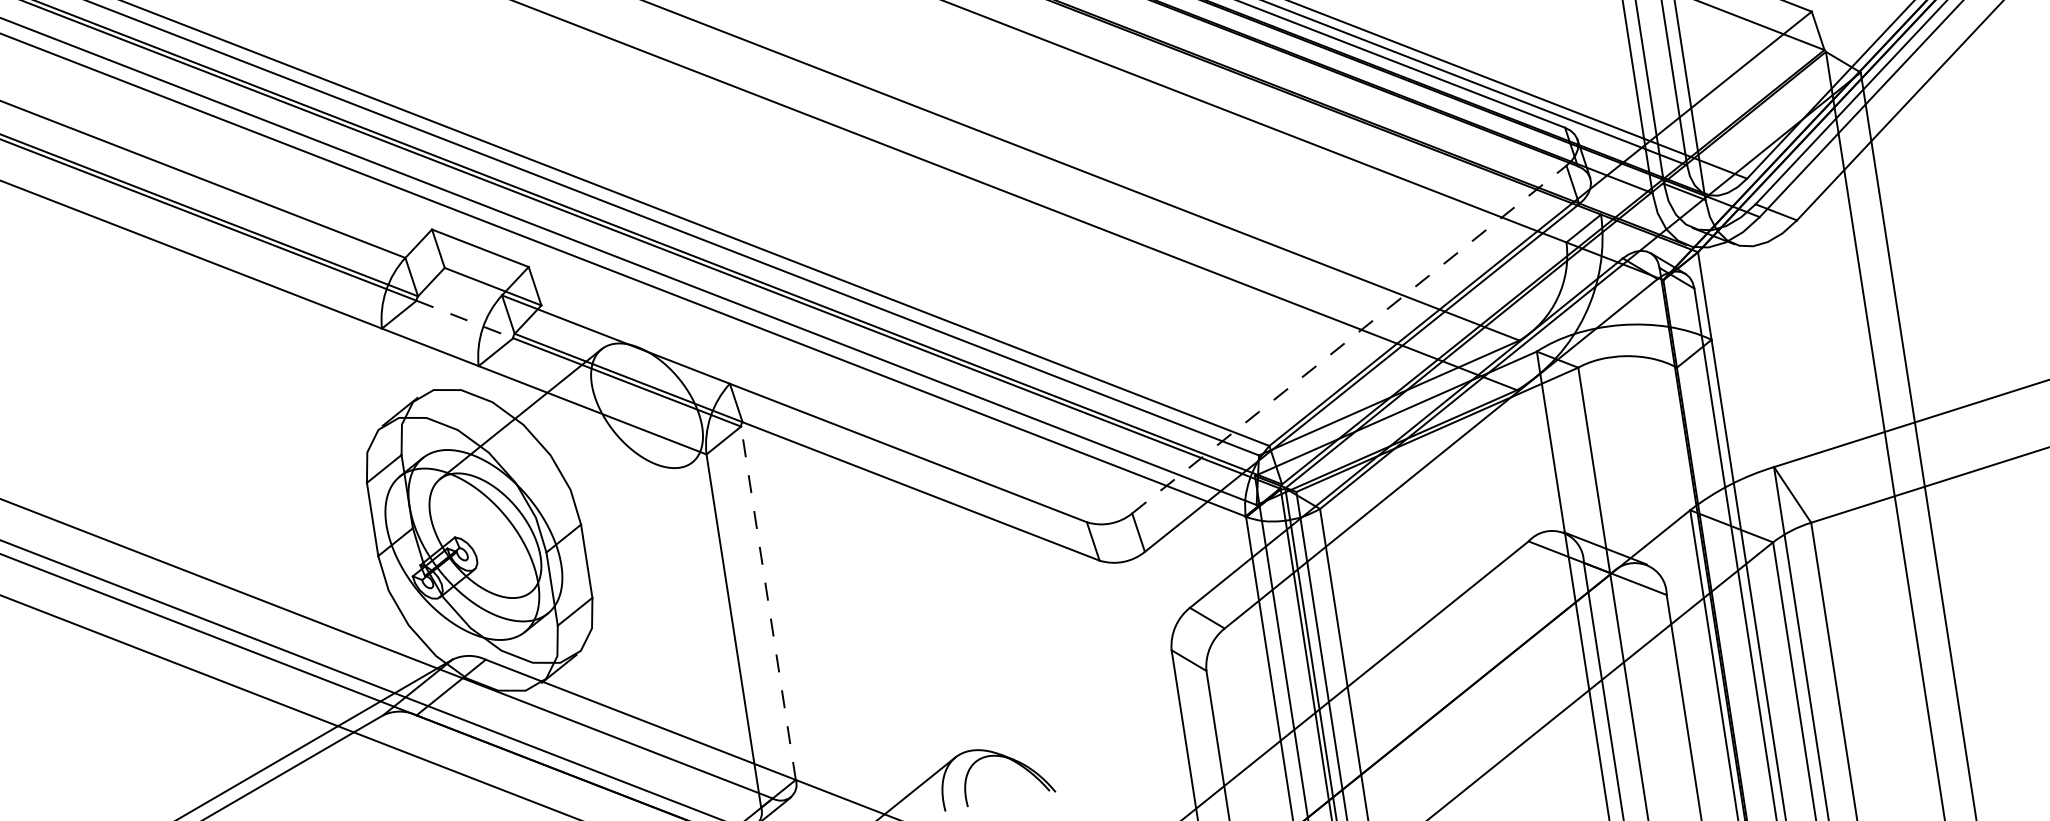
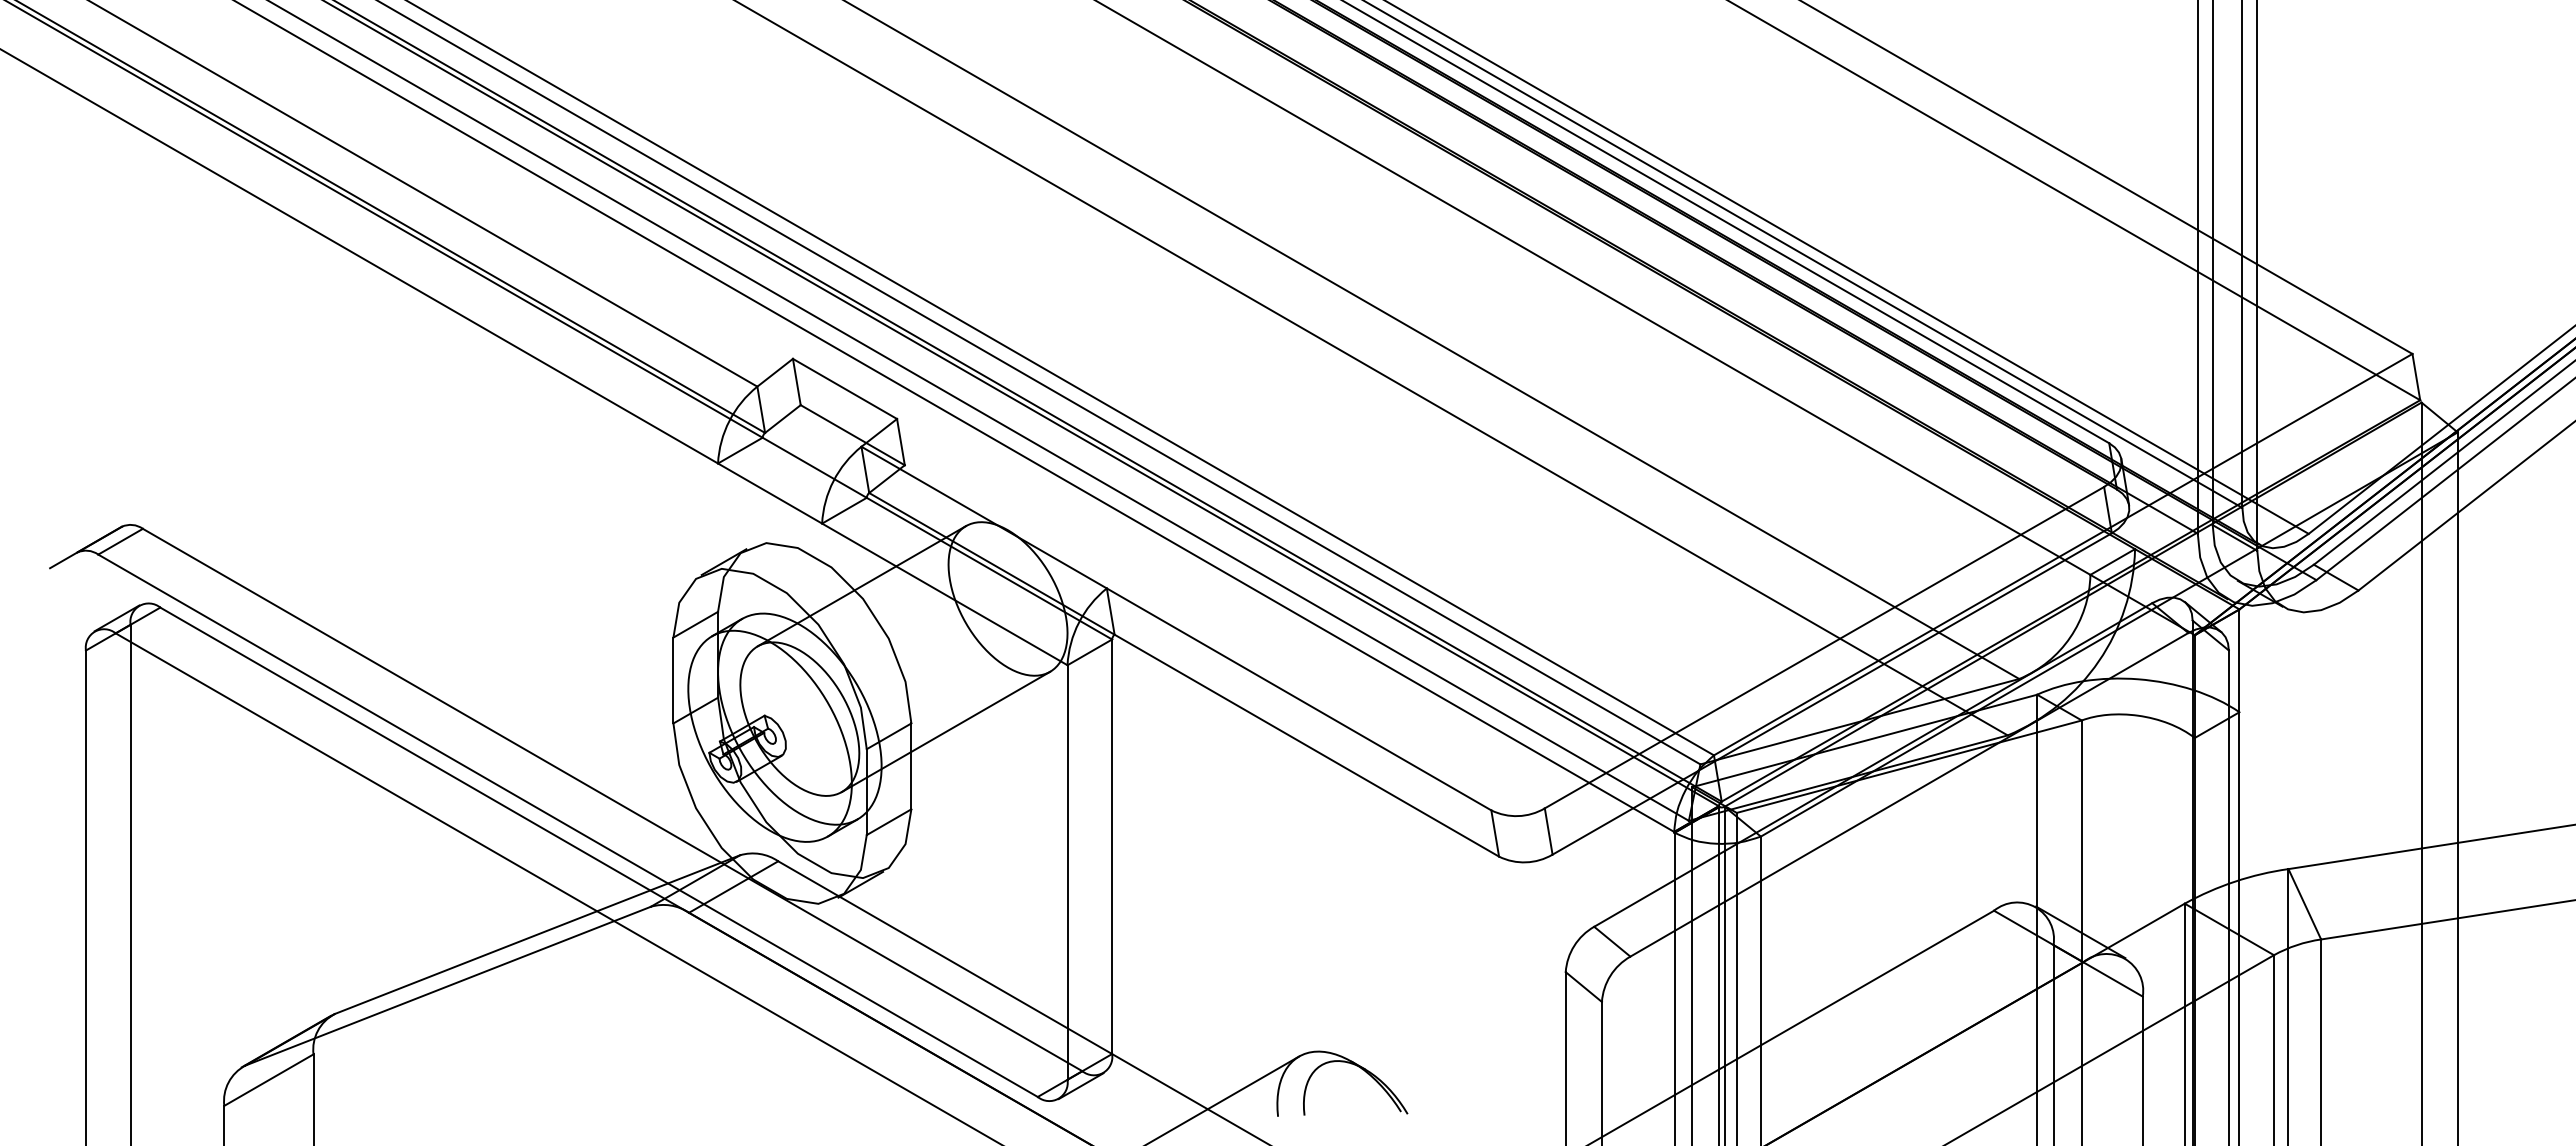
line: (465, 320) -> (815, 468), dashed -> solid
line: (1349, 339) -> (1824, 647), dashed -> solid
line: (611, 527) -> (945, 731), added
line: (768, 603) -> (1112, 846), dashed -> solid

